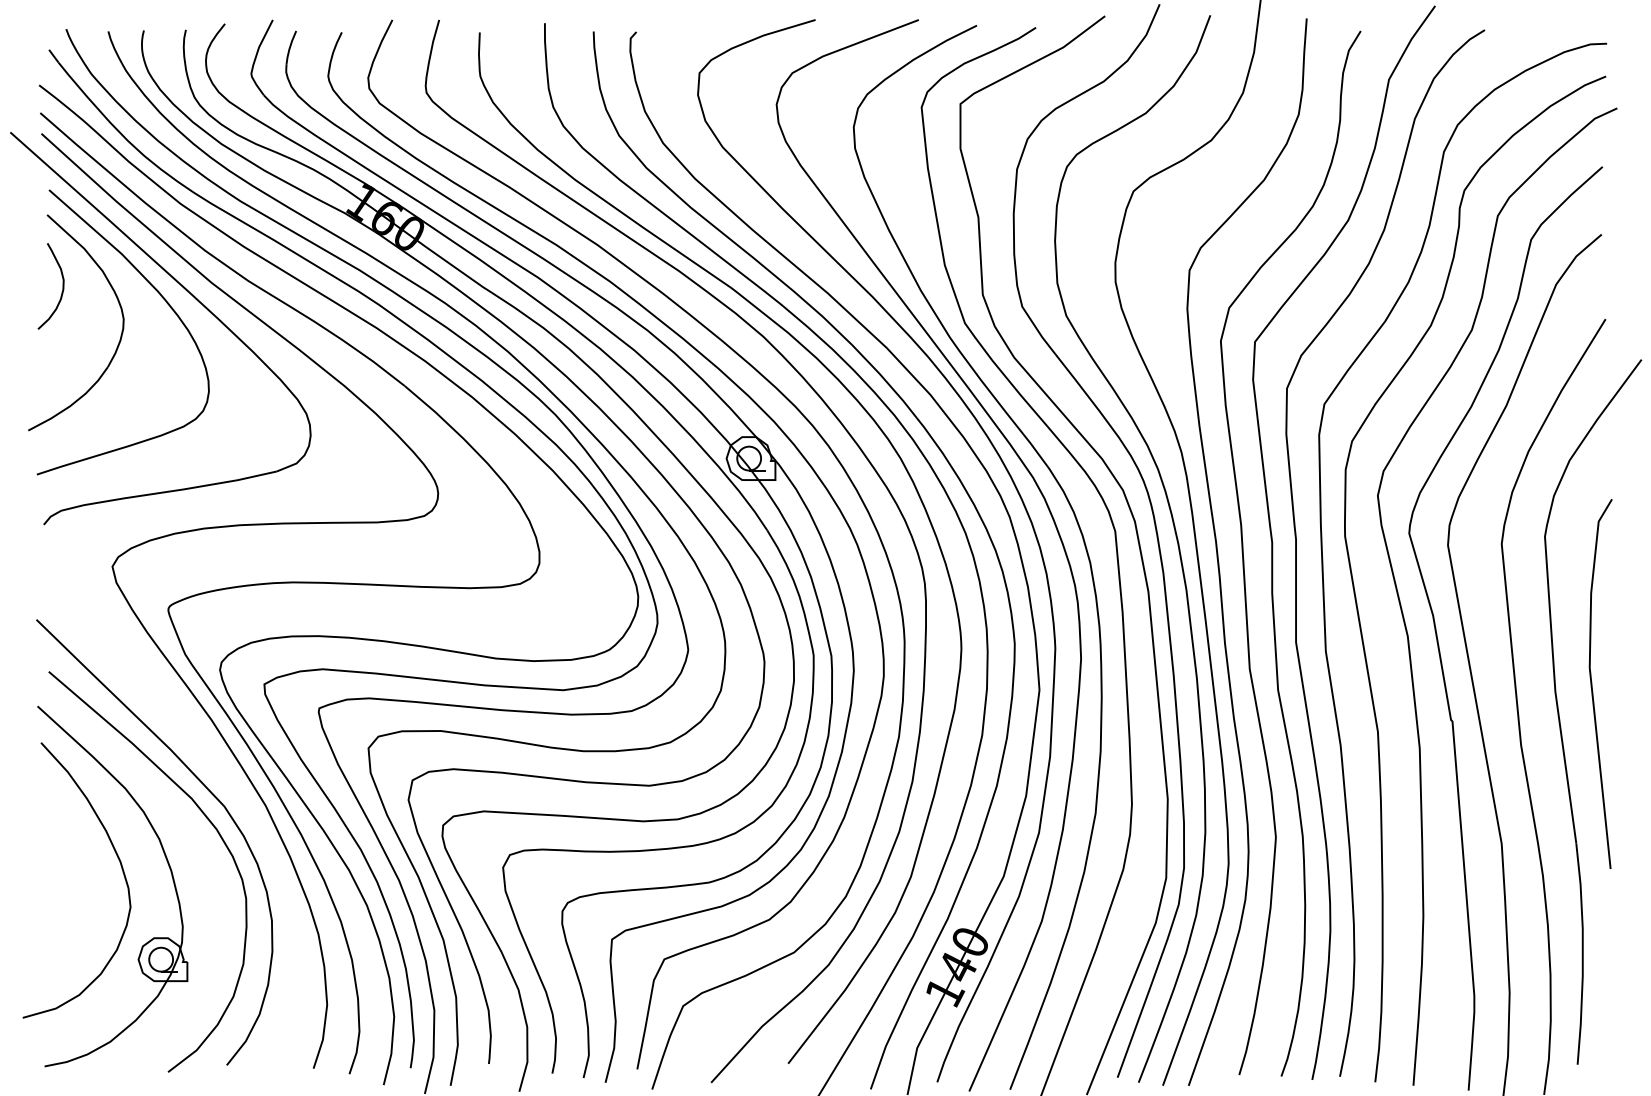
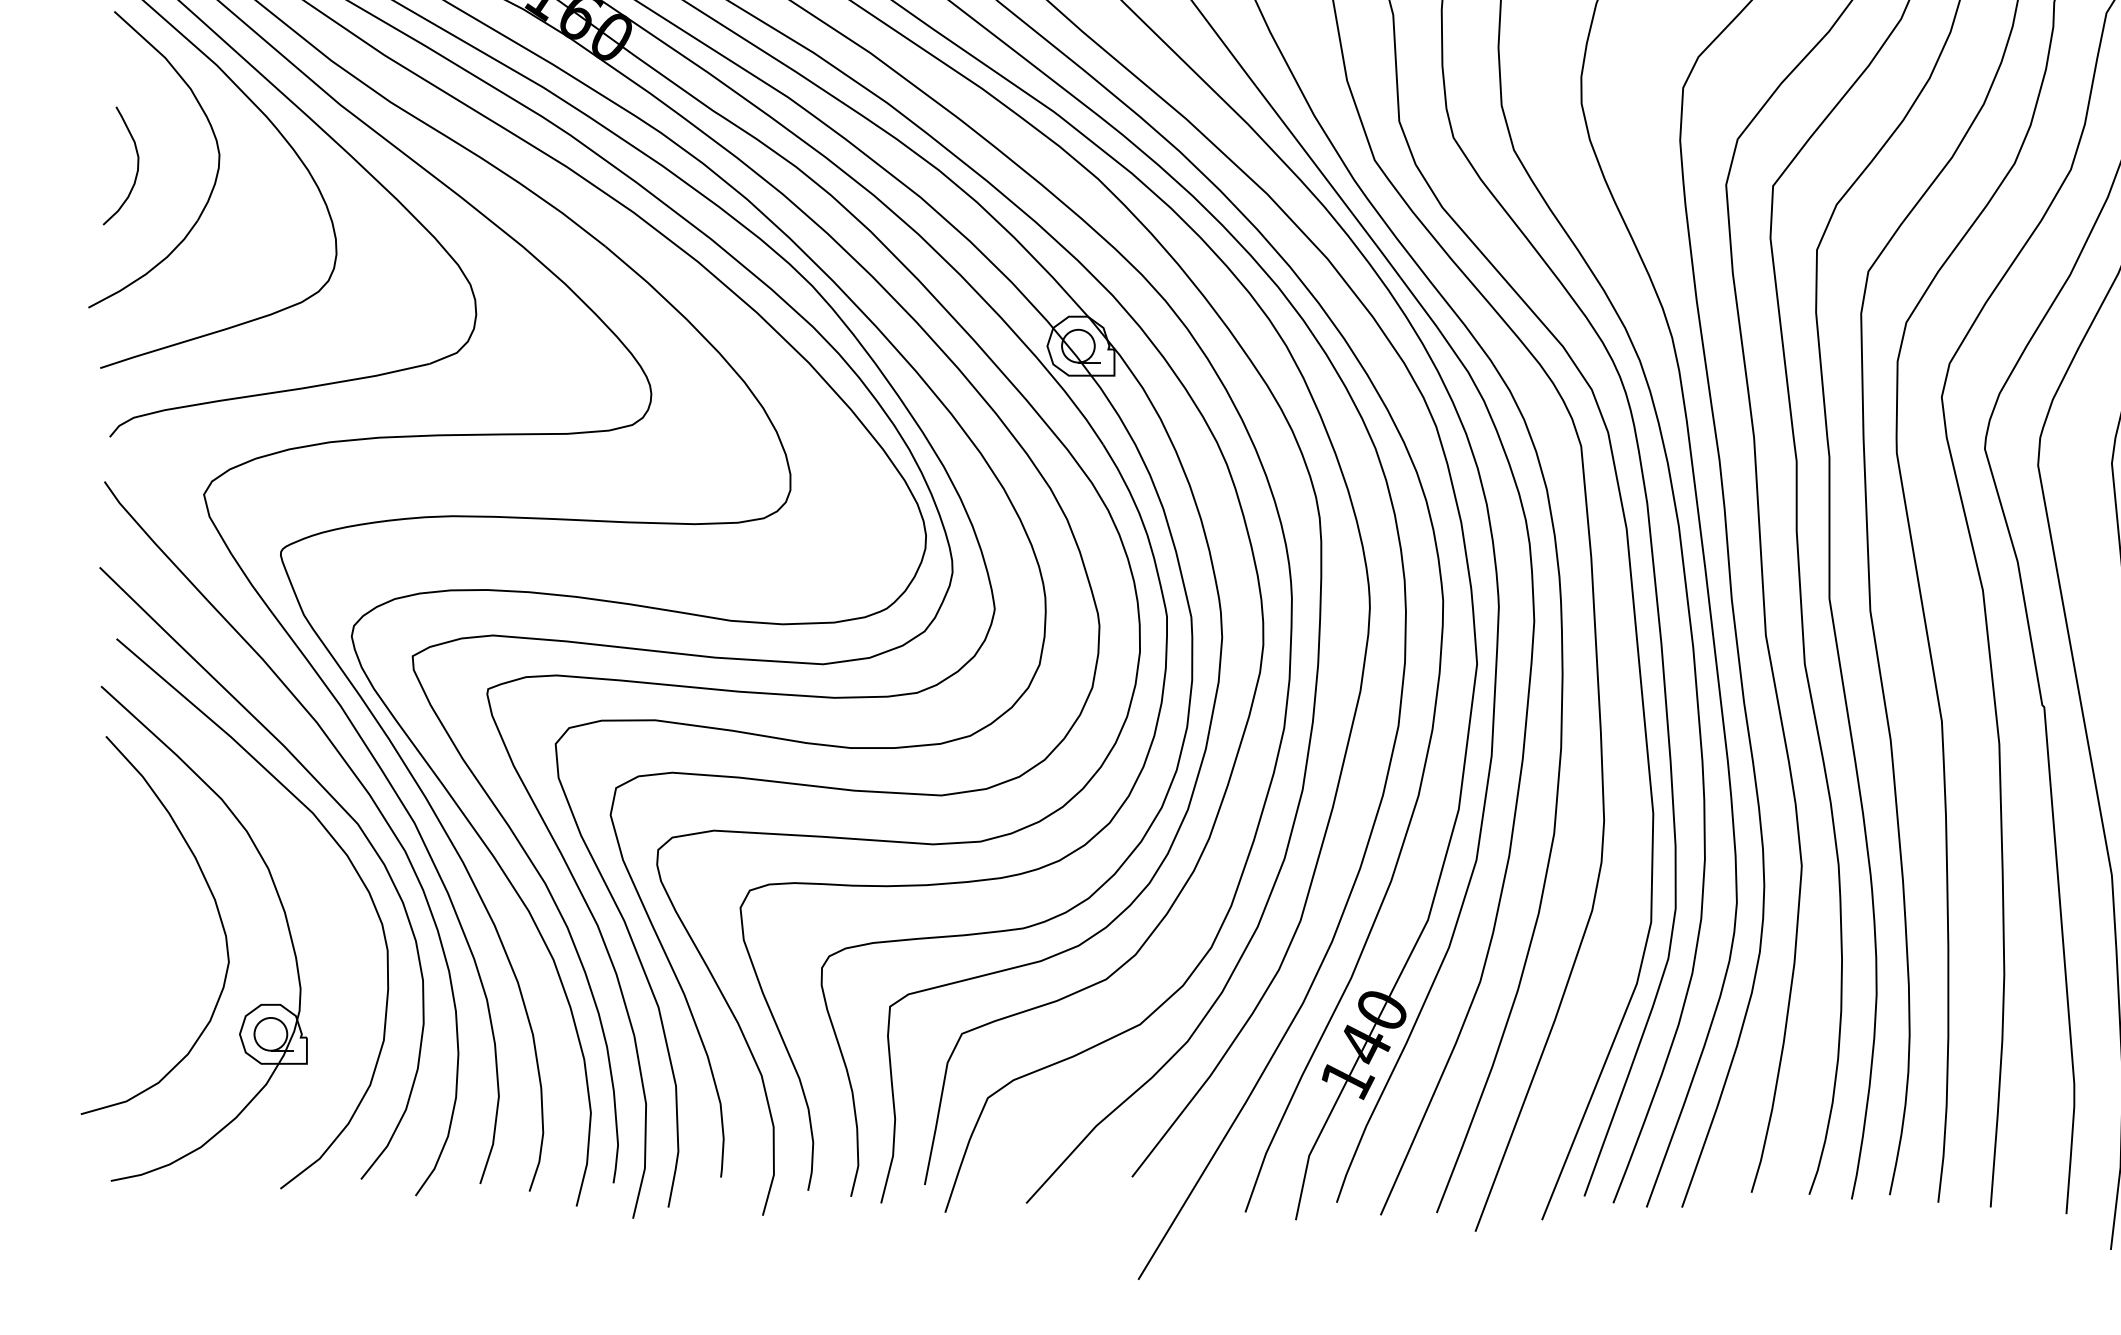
curve: (62, 286) -> (136, 166), moved
curve: (226, 778) -> (360, 785), added

